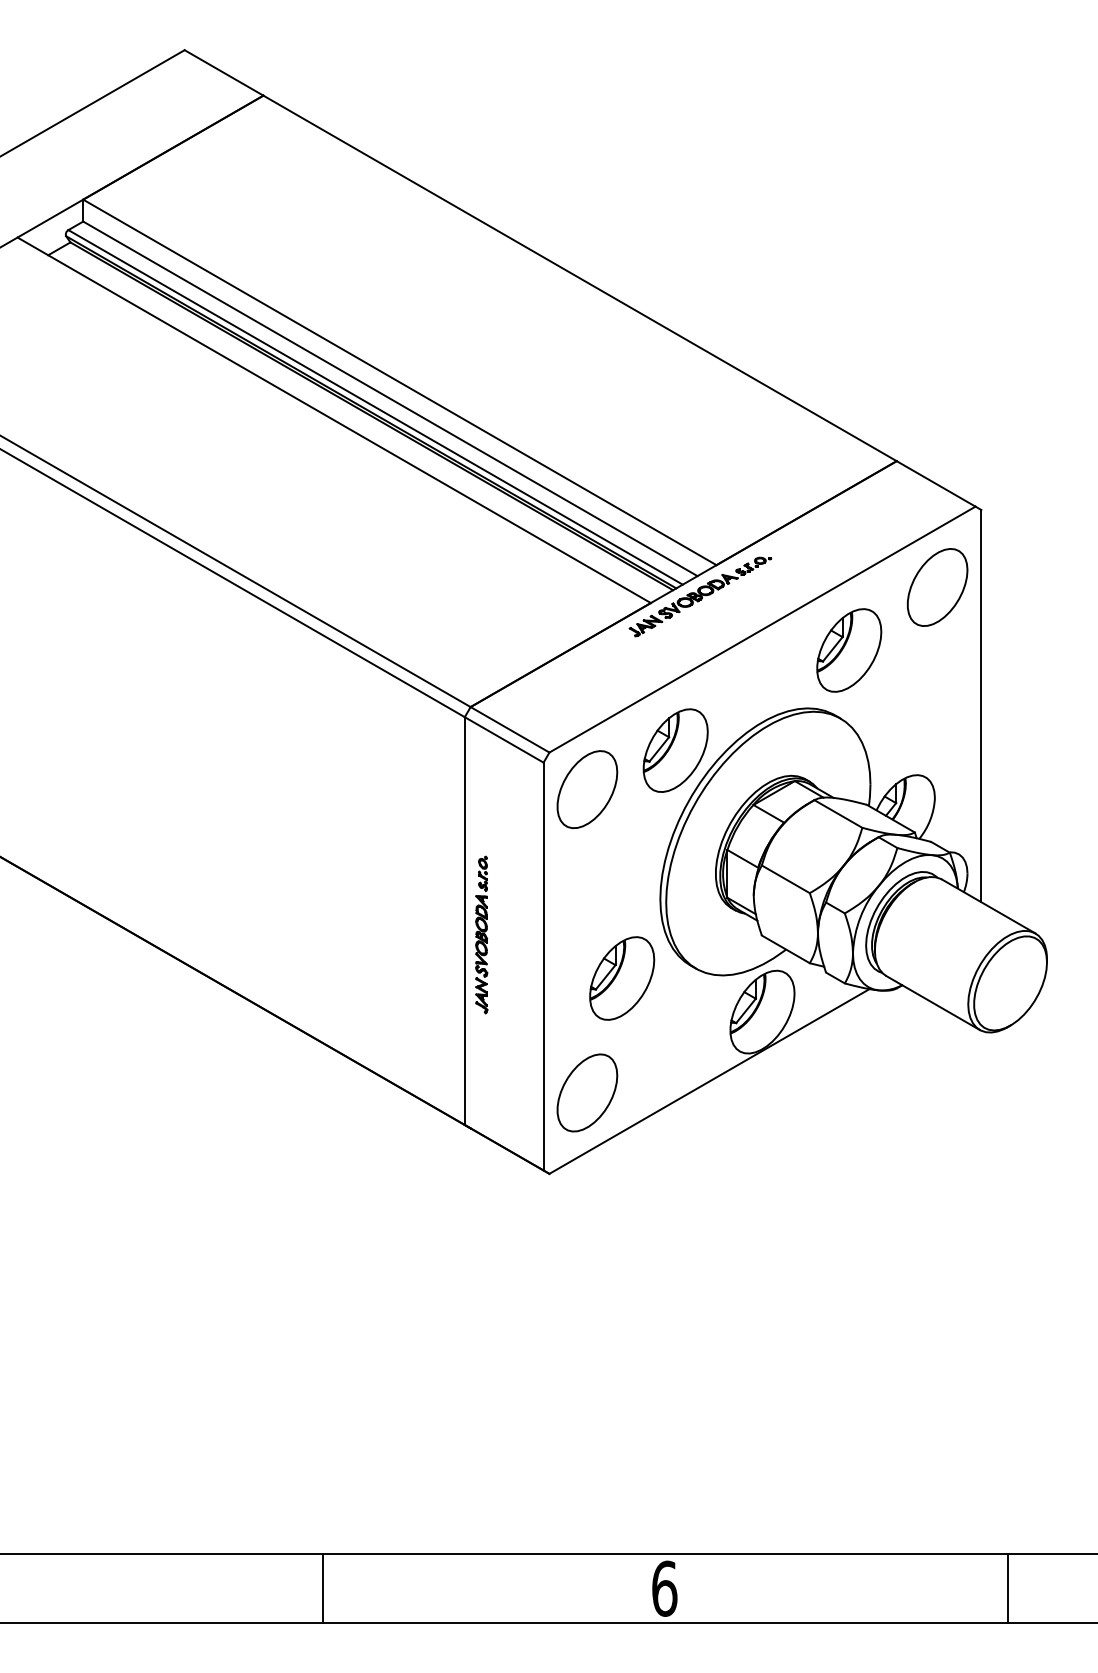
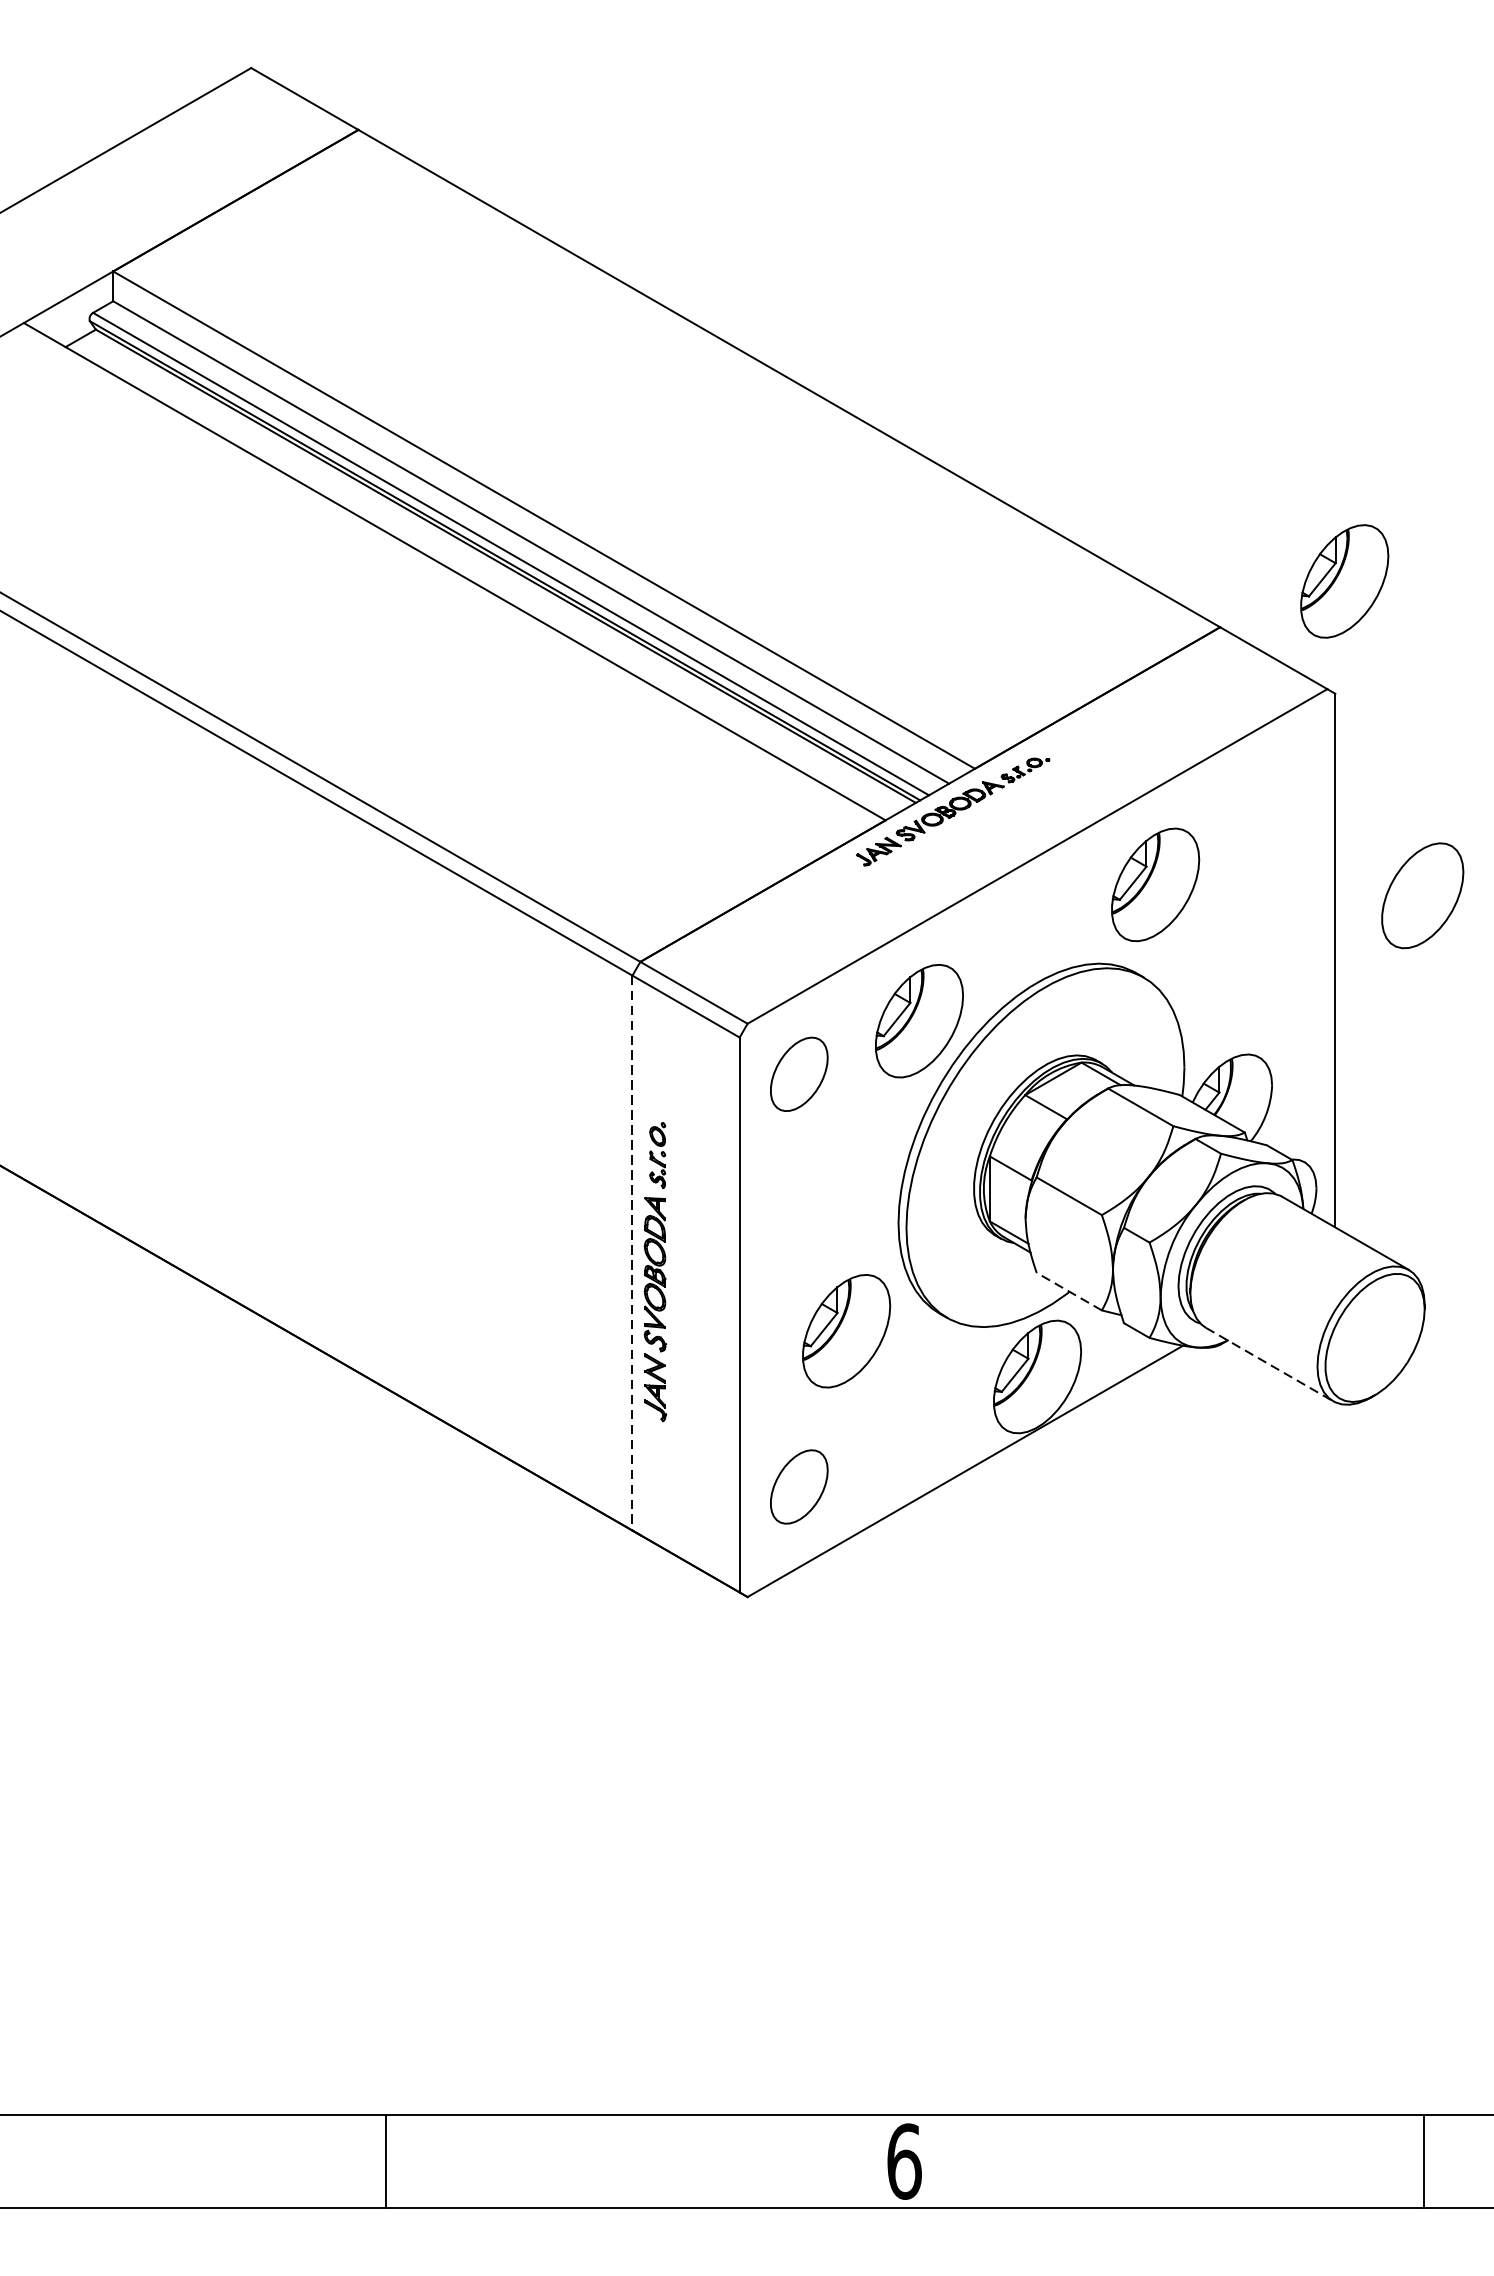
part: (988, 427) -> (1345, 581), added
part: (937, 587) -> (1422, 895), moved
part: (587, 789) -> (799, 1074), size x0.7
line: (464, 921) -> (632, 1253), solid -> dashed
part: (481, 934) -> (655, 1271), size x1.4
line: (785, 949) -> (1068, 1291), solid -> dashed
line: (933, 1003) -> (1270, 1365), solid -> dashed
part: (587, 1092) -> (799, 1486), size x0.7
line: (322, 1588) -> (385, 2161), moved
line: (1007, 1588) -> (1423, 2161), moved

